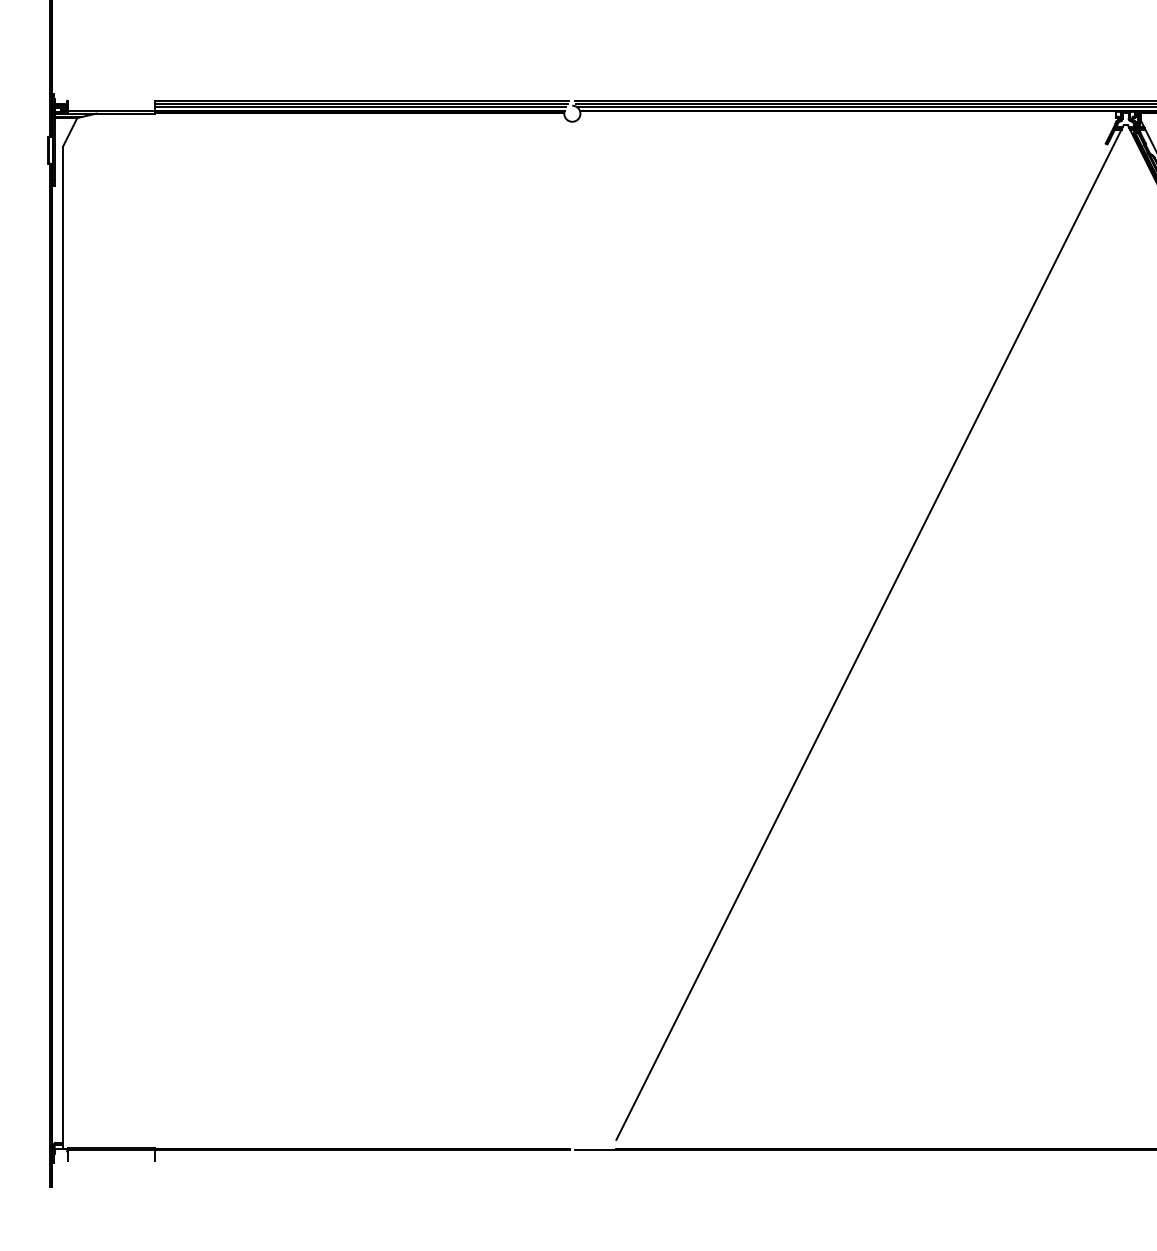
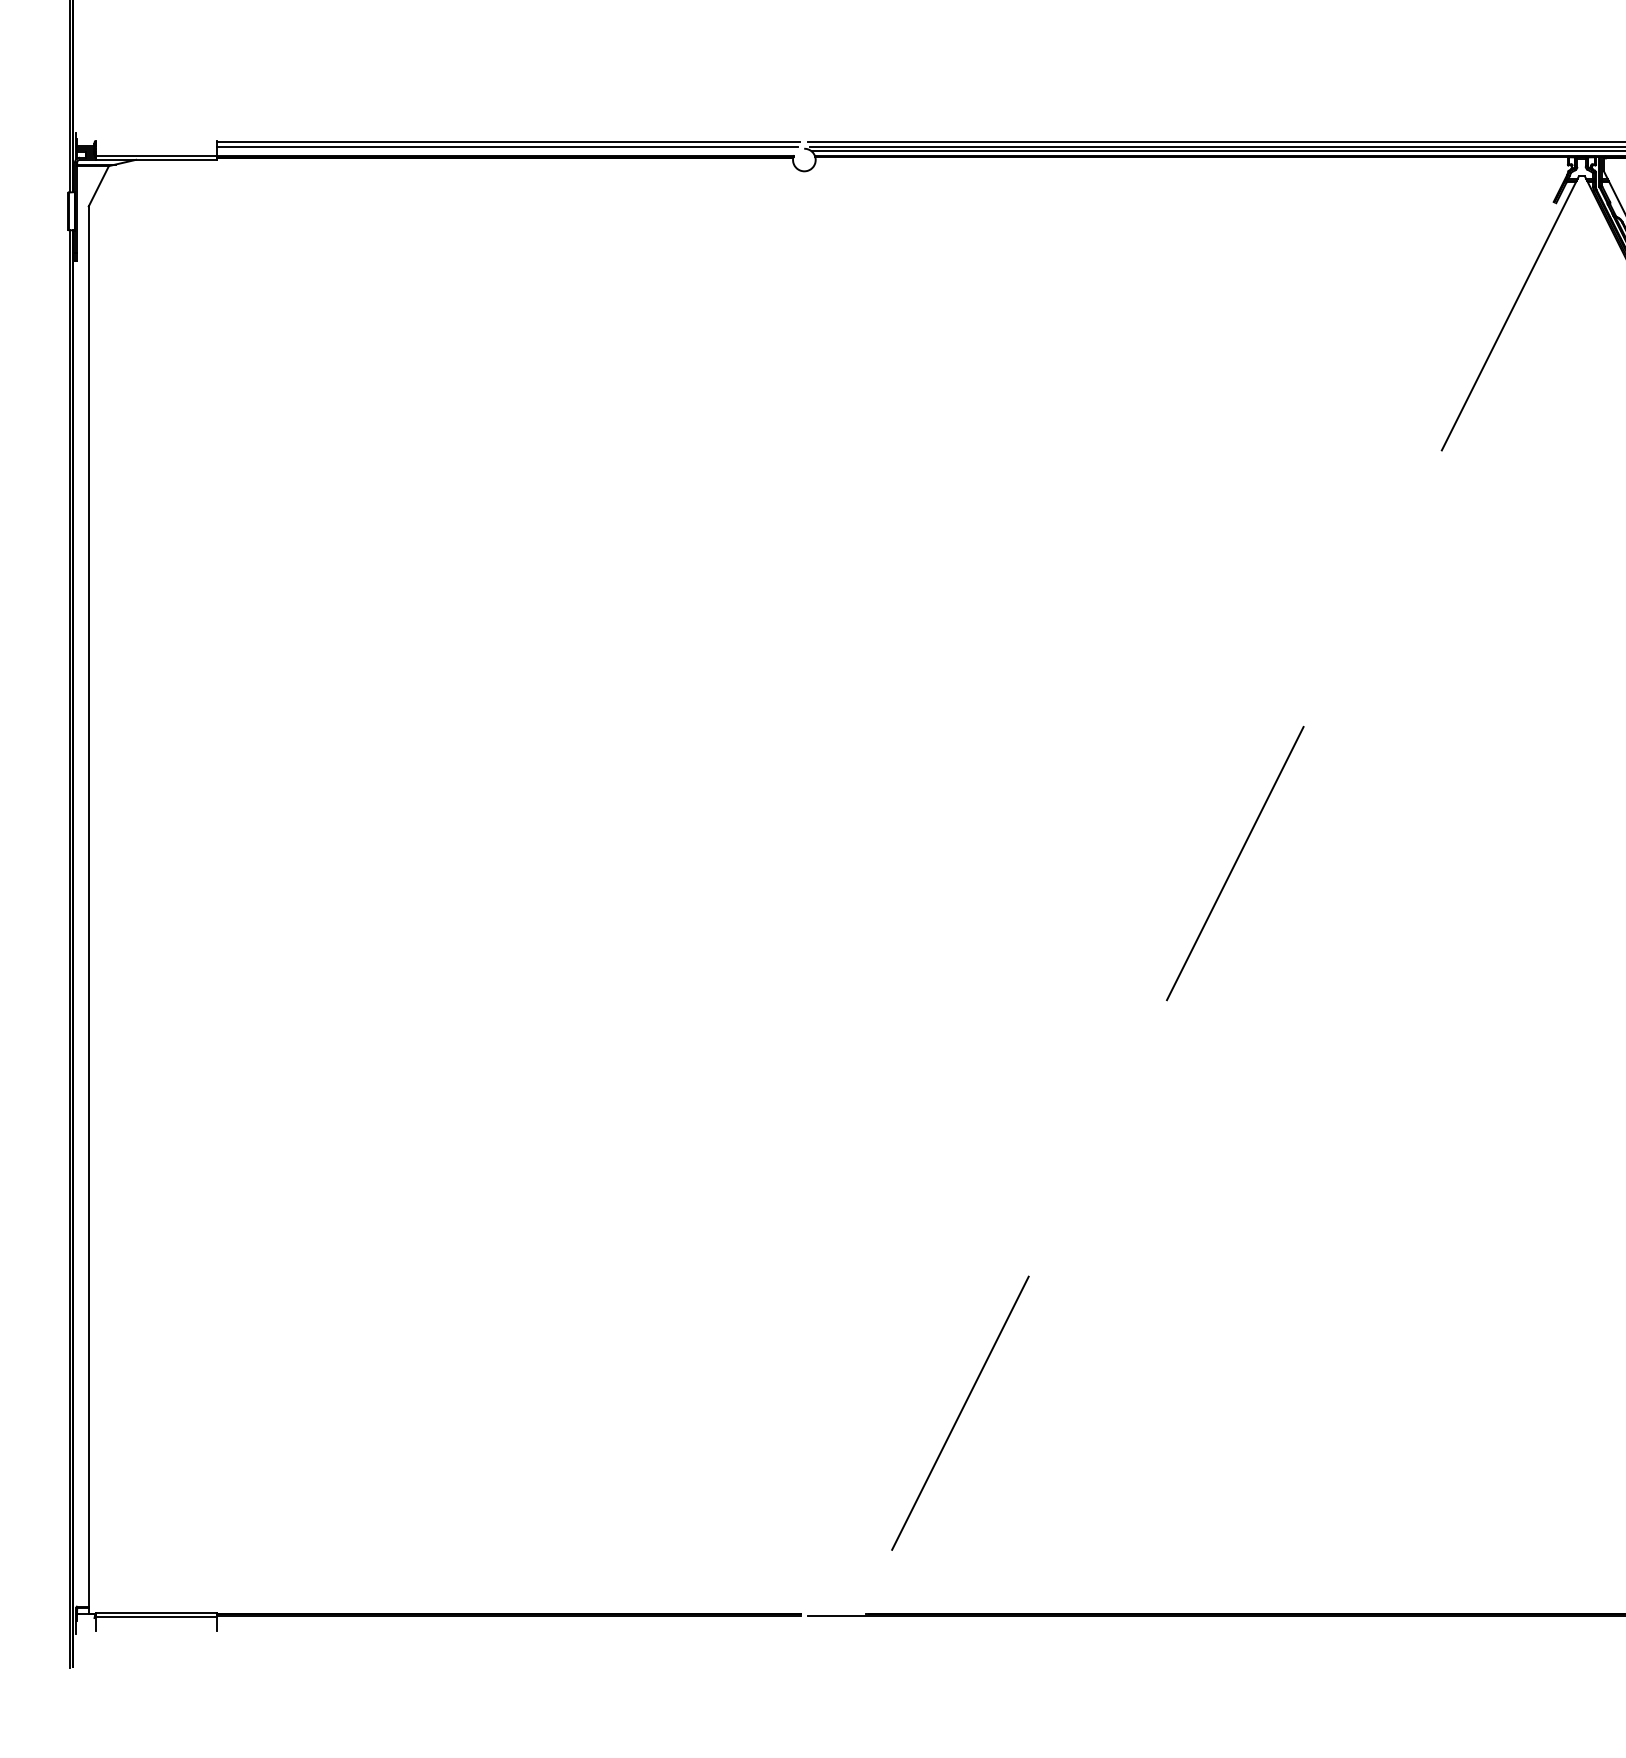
line: (360, 106) -> (506, 150), removed
line: (869, 632) -> (1222, 889), solid -> dashed

